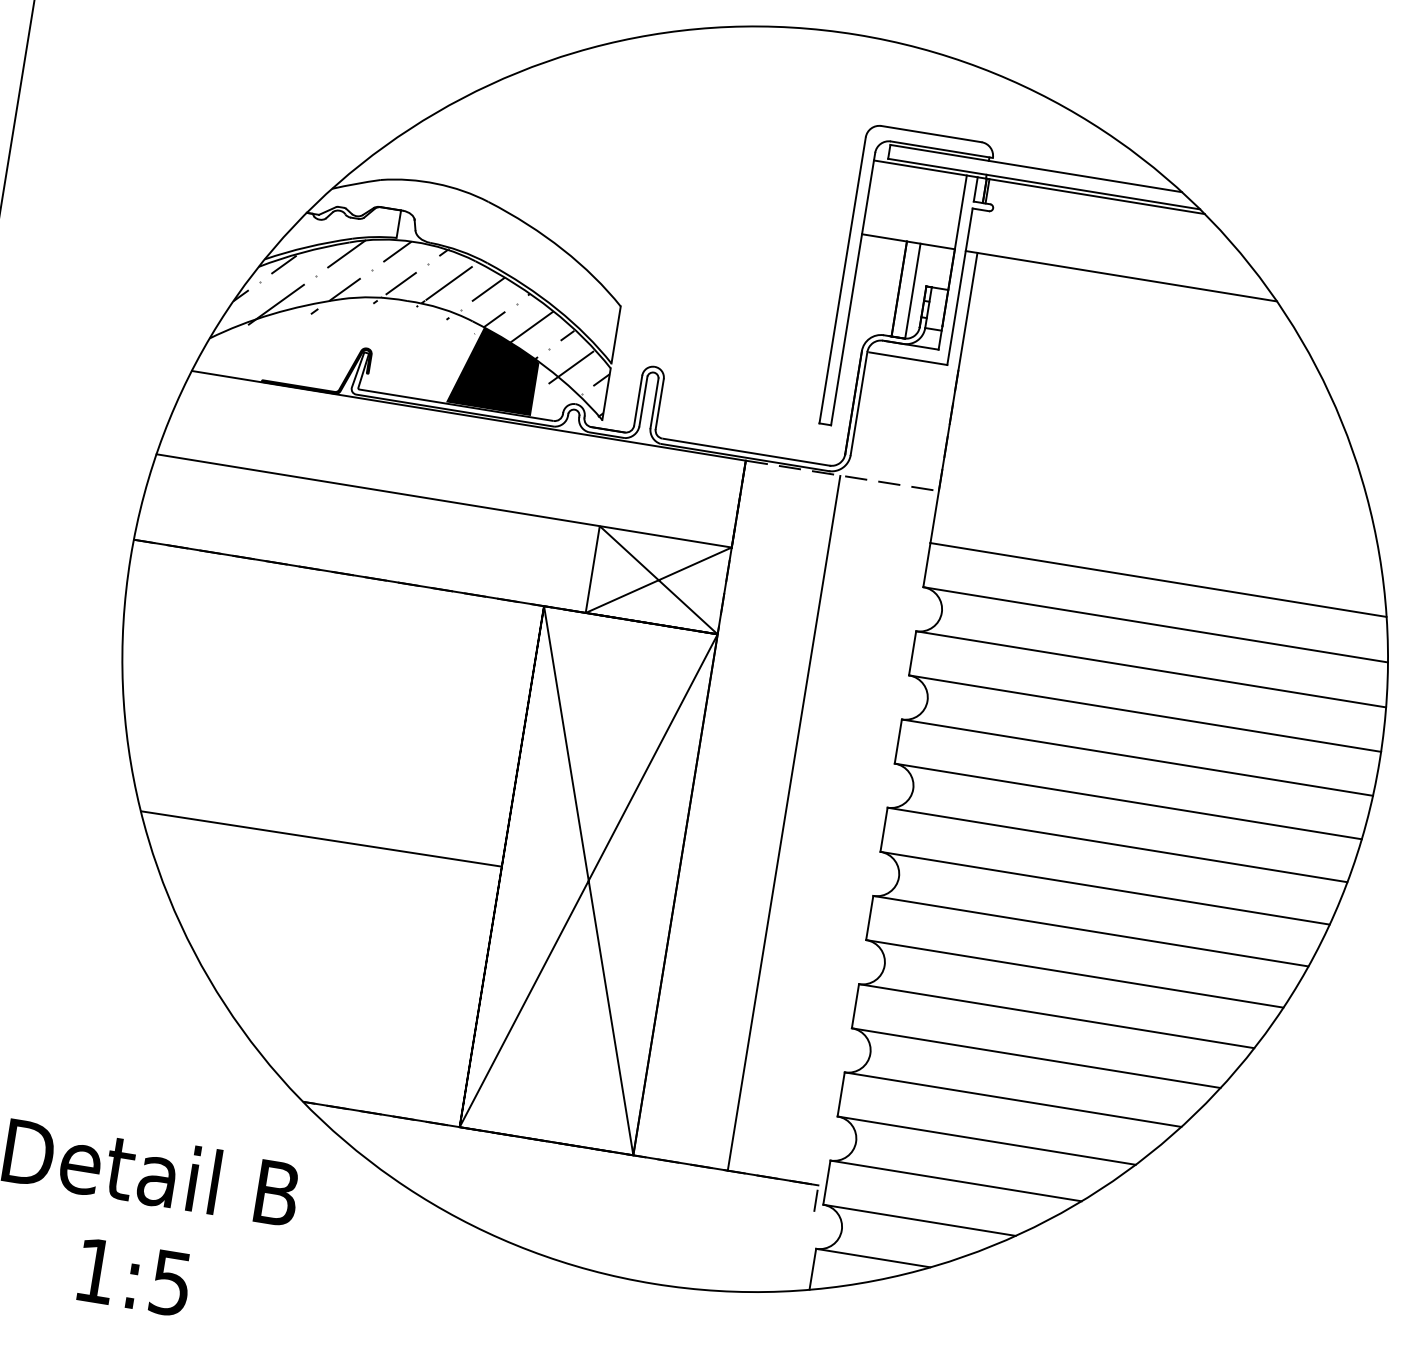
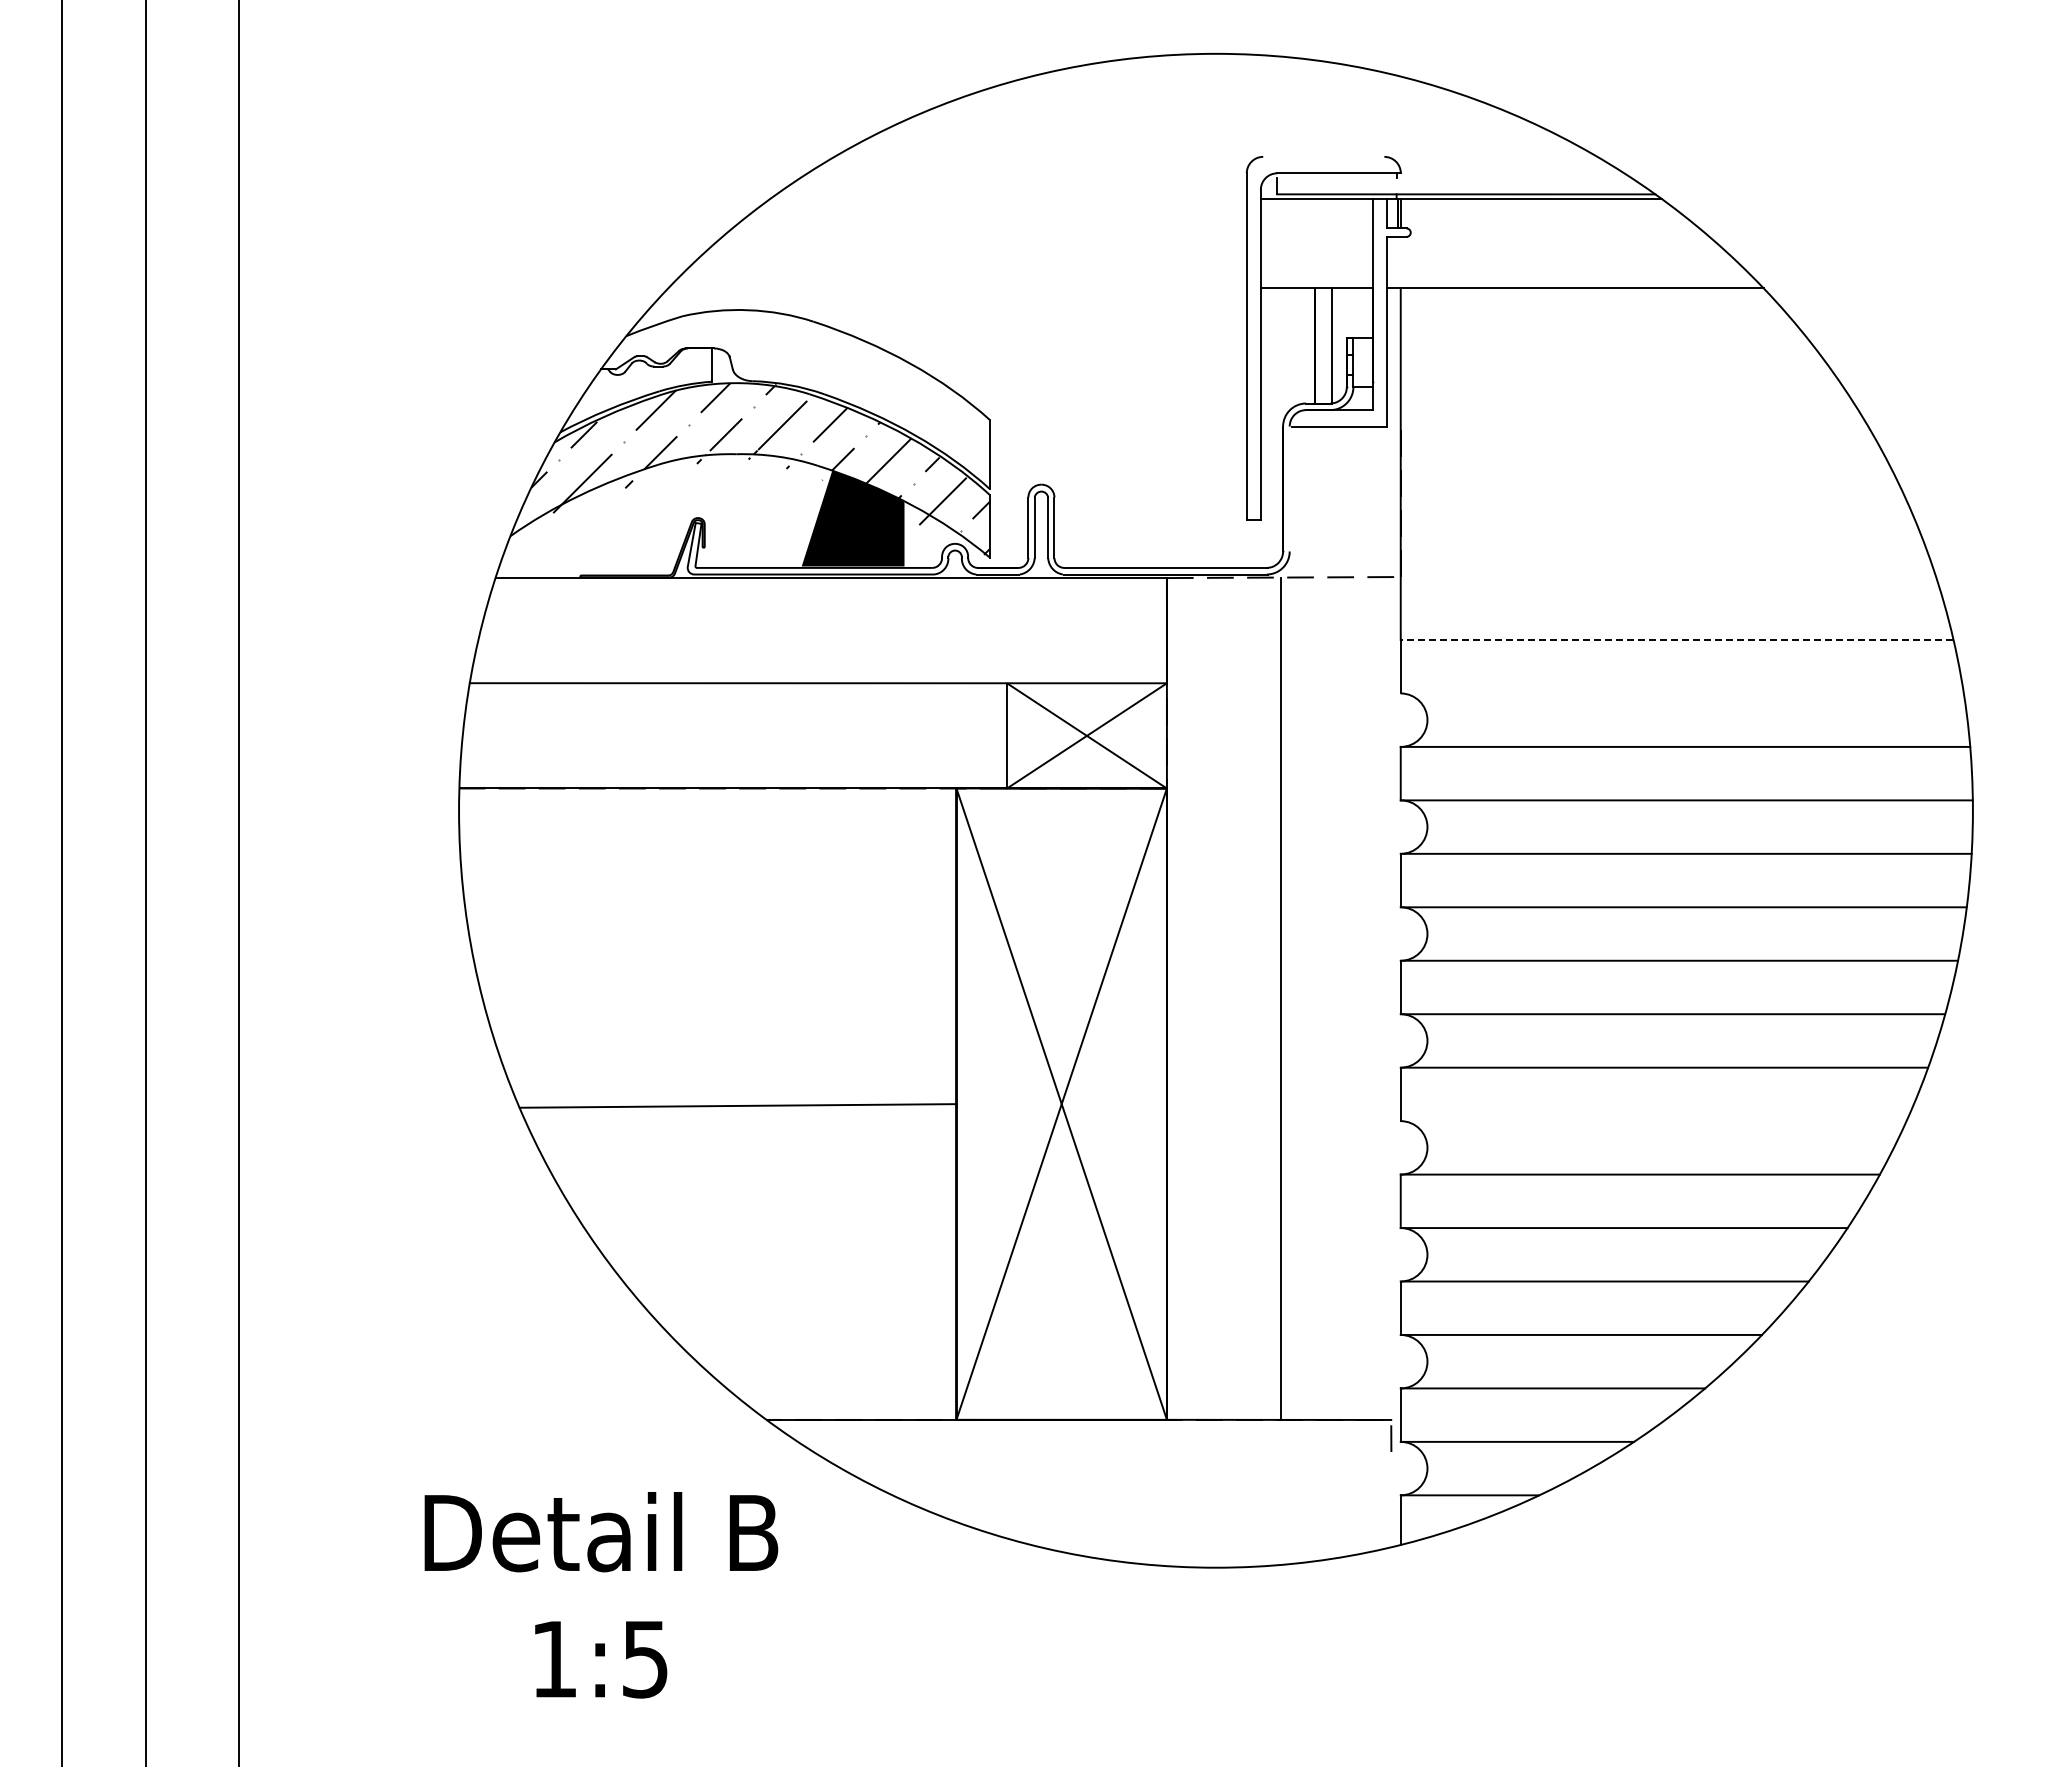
line: (931, 133) -> (1323, 156), removed
line: (1035, 168) -> (1453, 177), removed
line: (858, 403) -> (1289, 488), removed
line: (1157, 580) -> (1676, 640), solid -> dashed
line: (1154, 624) -> (1681, 693), removed
line: (1074, 974) -> (1653, 1121), removed

